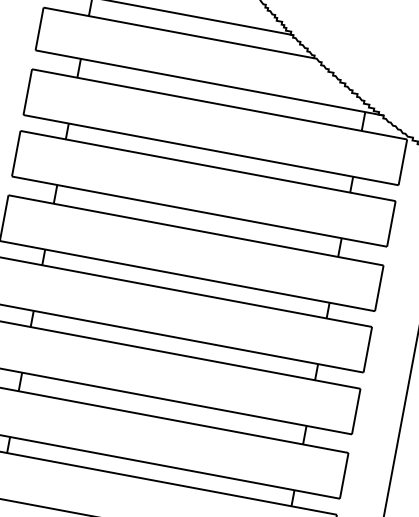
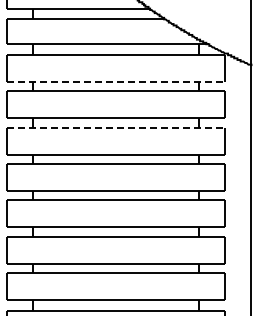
line: (212, 149) -> (116, 81), solid -> dashed
line: (197, 230) -> (116, 128), solid -> dashed

